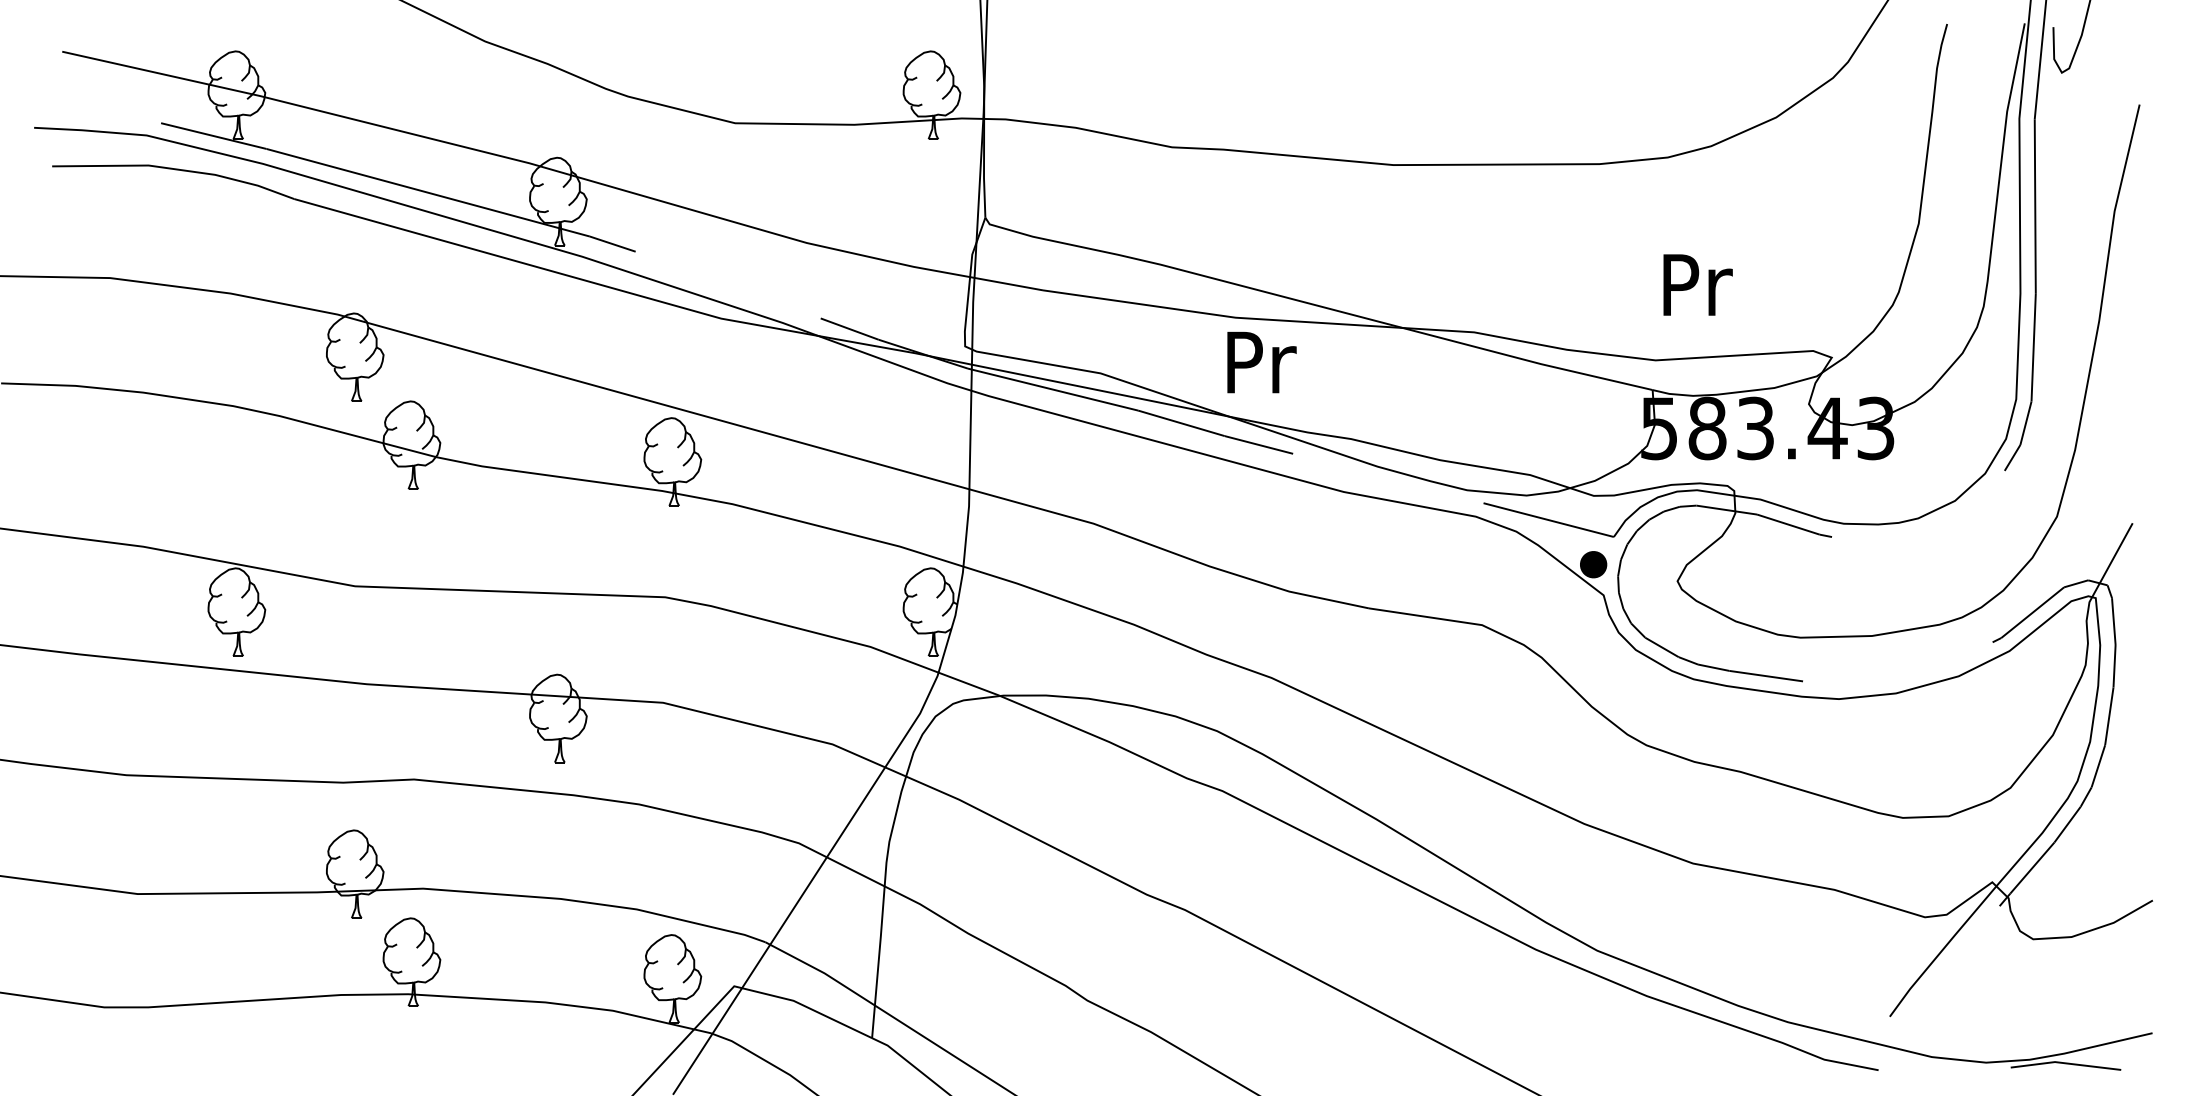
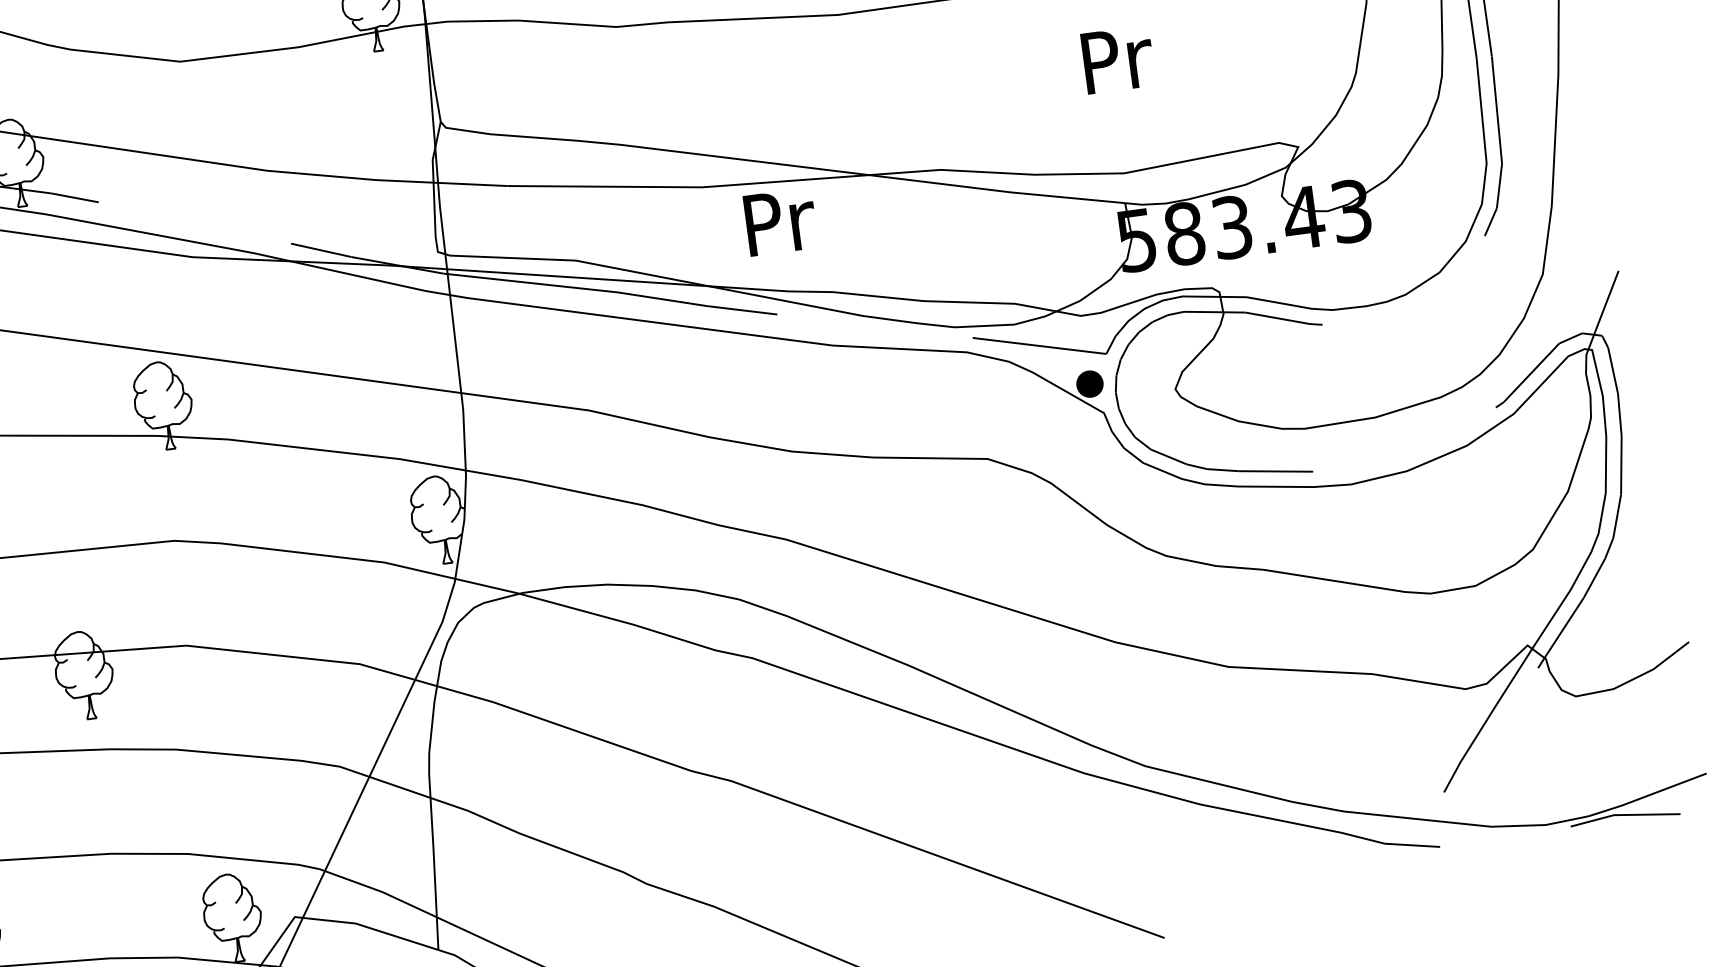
text: (1697, 284) -> (1117, 59), moved
text: (1261, 362) -> (780, 221), moved

